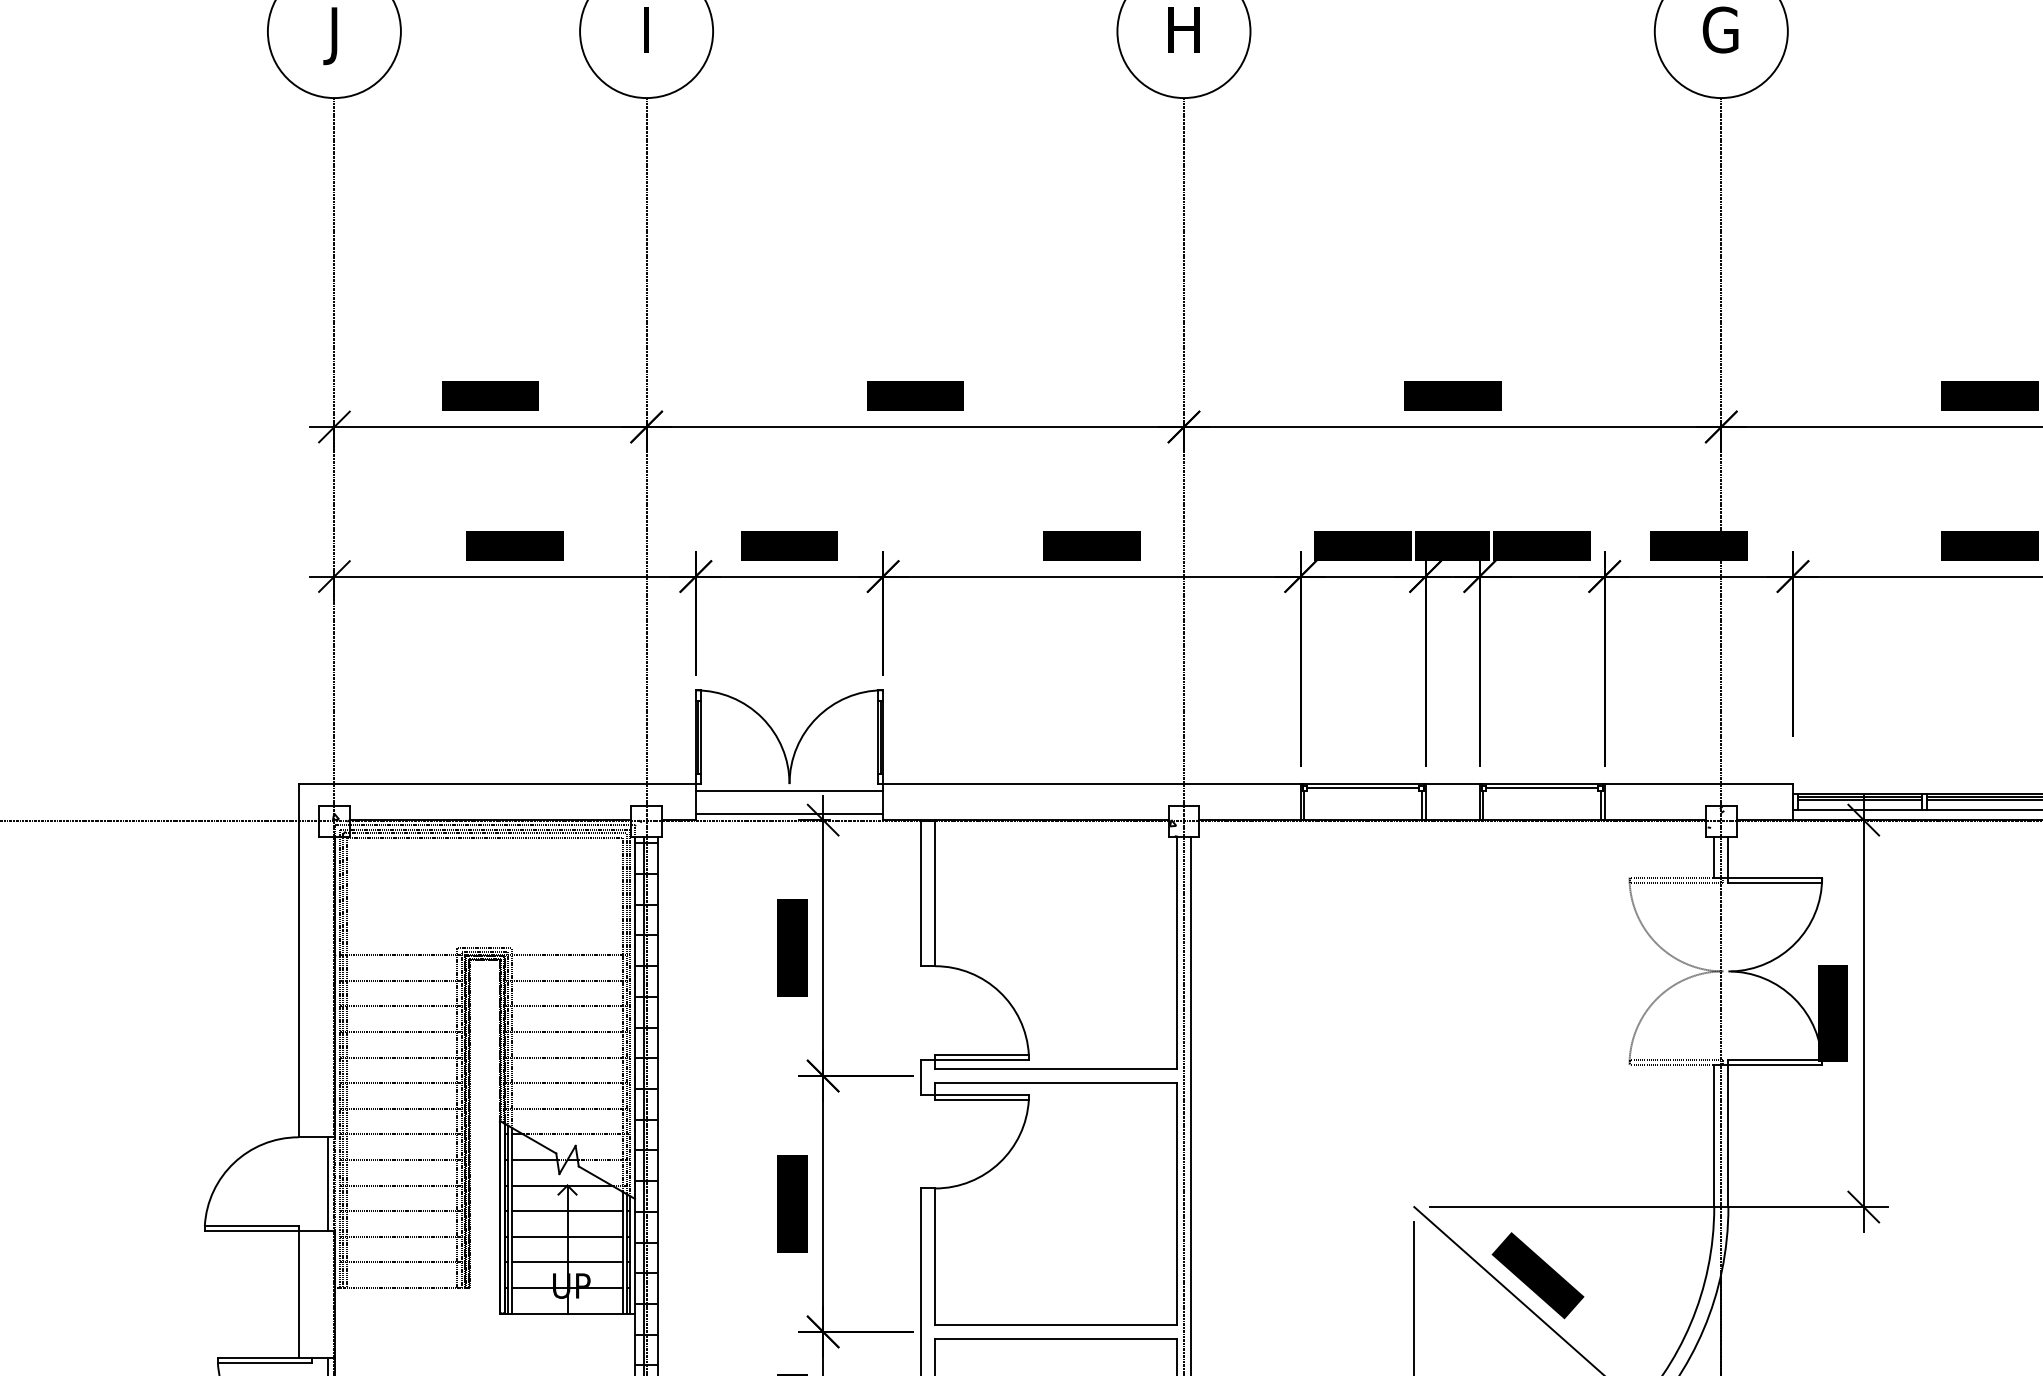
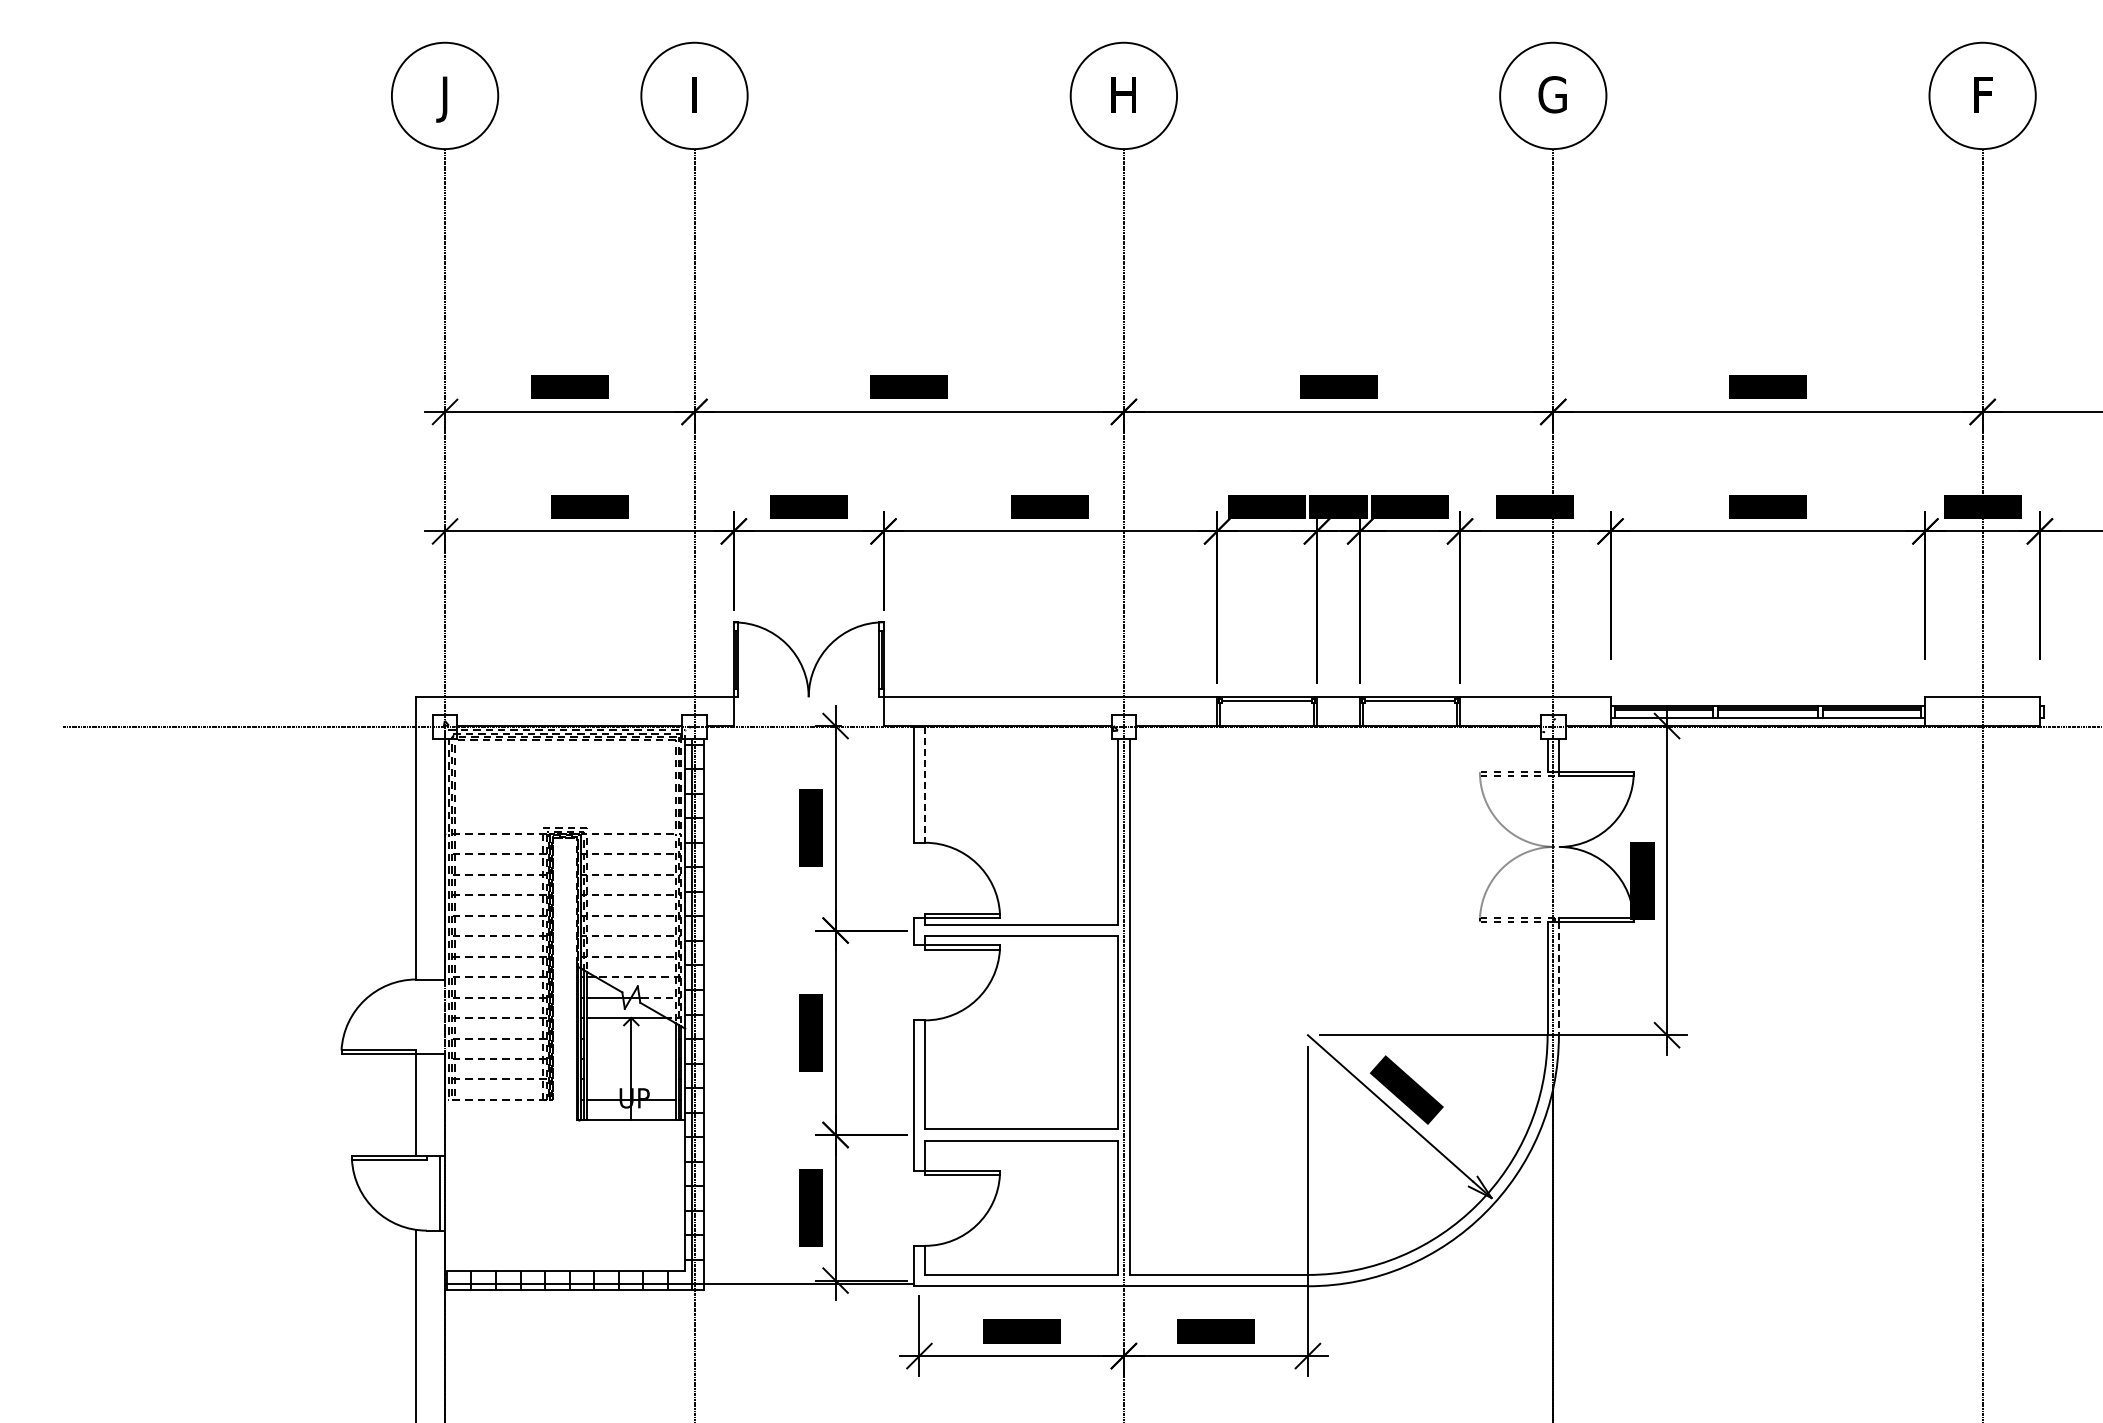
line: (789, 790) -> (808, 702), removed
line: (789, 813) -> (808, 720), removed
line: (935, 894) -> (925, 785), solid -> dashed
line: (1727, 1136) -> (1558, 978), solid -> dashed
line: (328, 1183) -> (440, 1016), removed
line: (567, 1211) -> (631, 1038), removed
line: (567, 1236) -> (631, 1058), removed
line: (567, 1262) -> (631, 1079), removed

